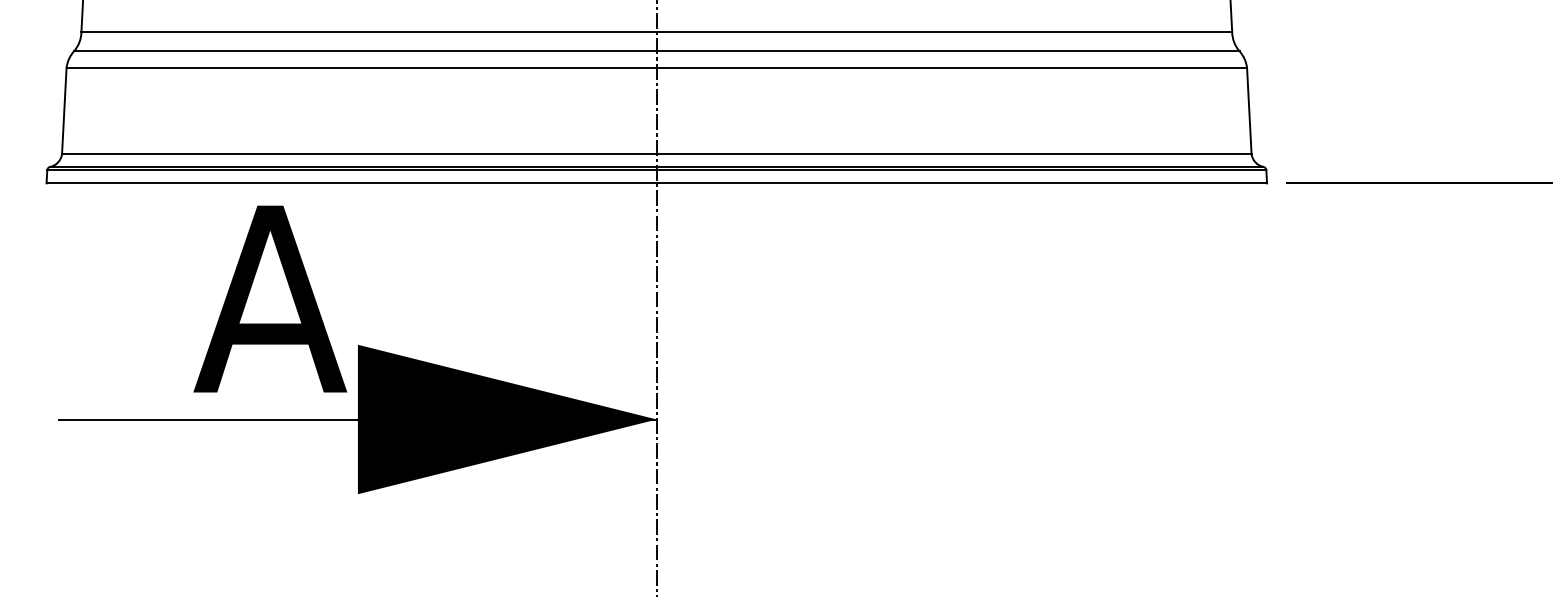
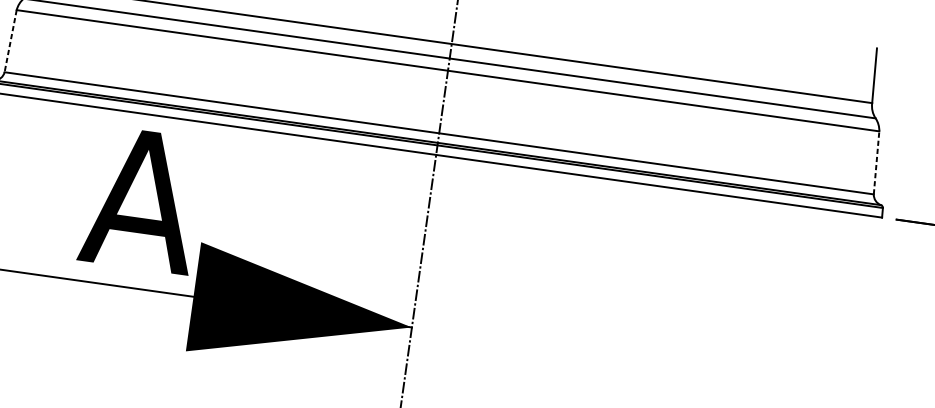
line: (64, 111) -> (10, 41), solid -> dashed
line: (1249, 111) -> (876, 163), solid -> dashed

